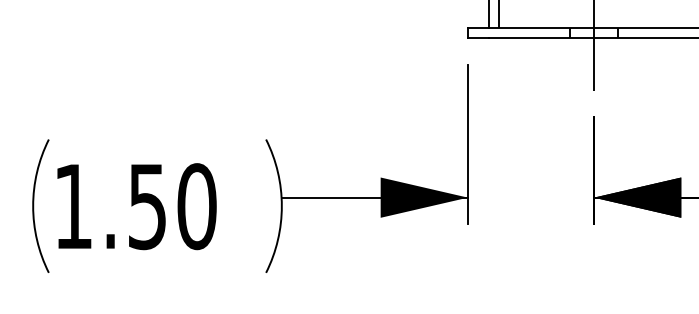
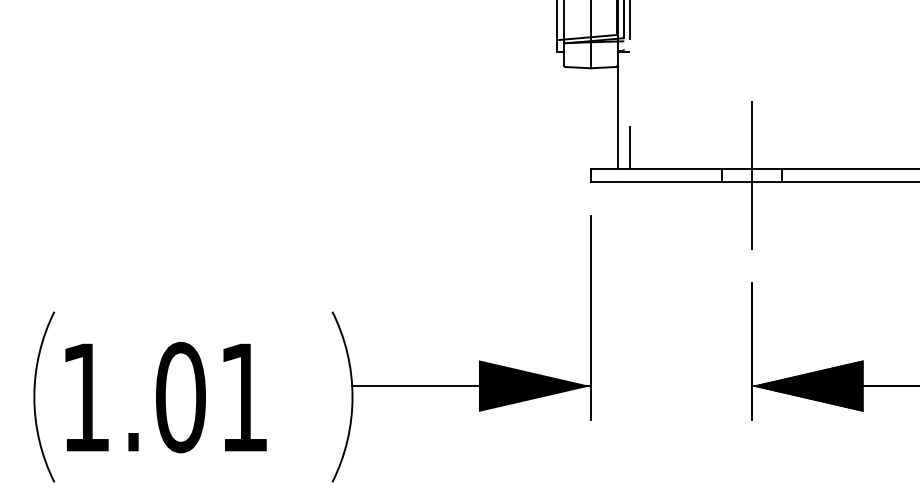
text: (172, 206) -> (212, 397), 1.50 -> 1.01

